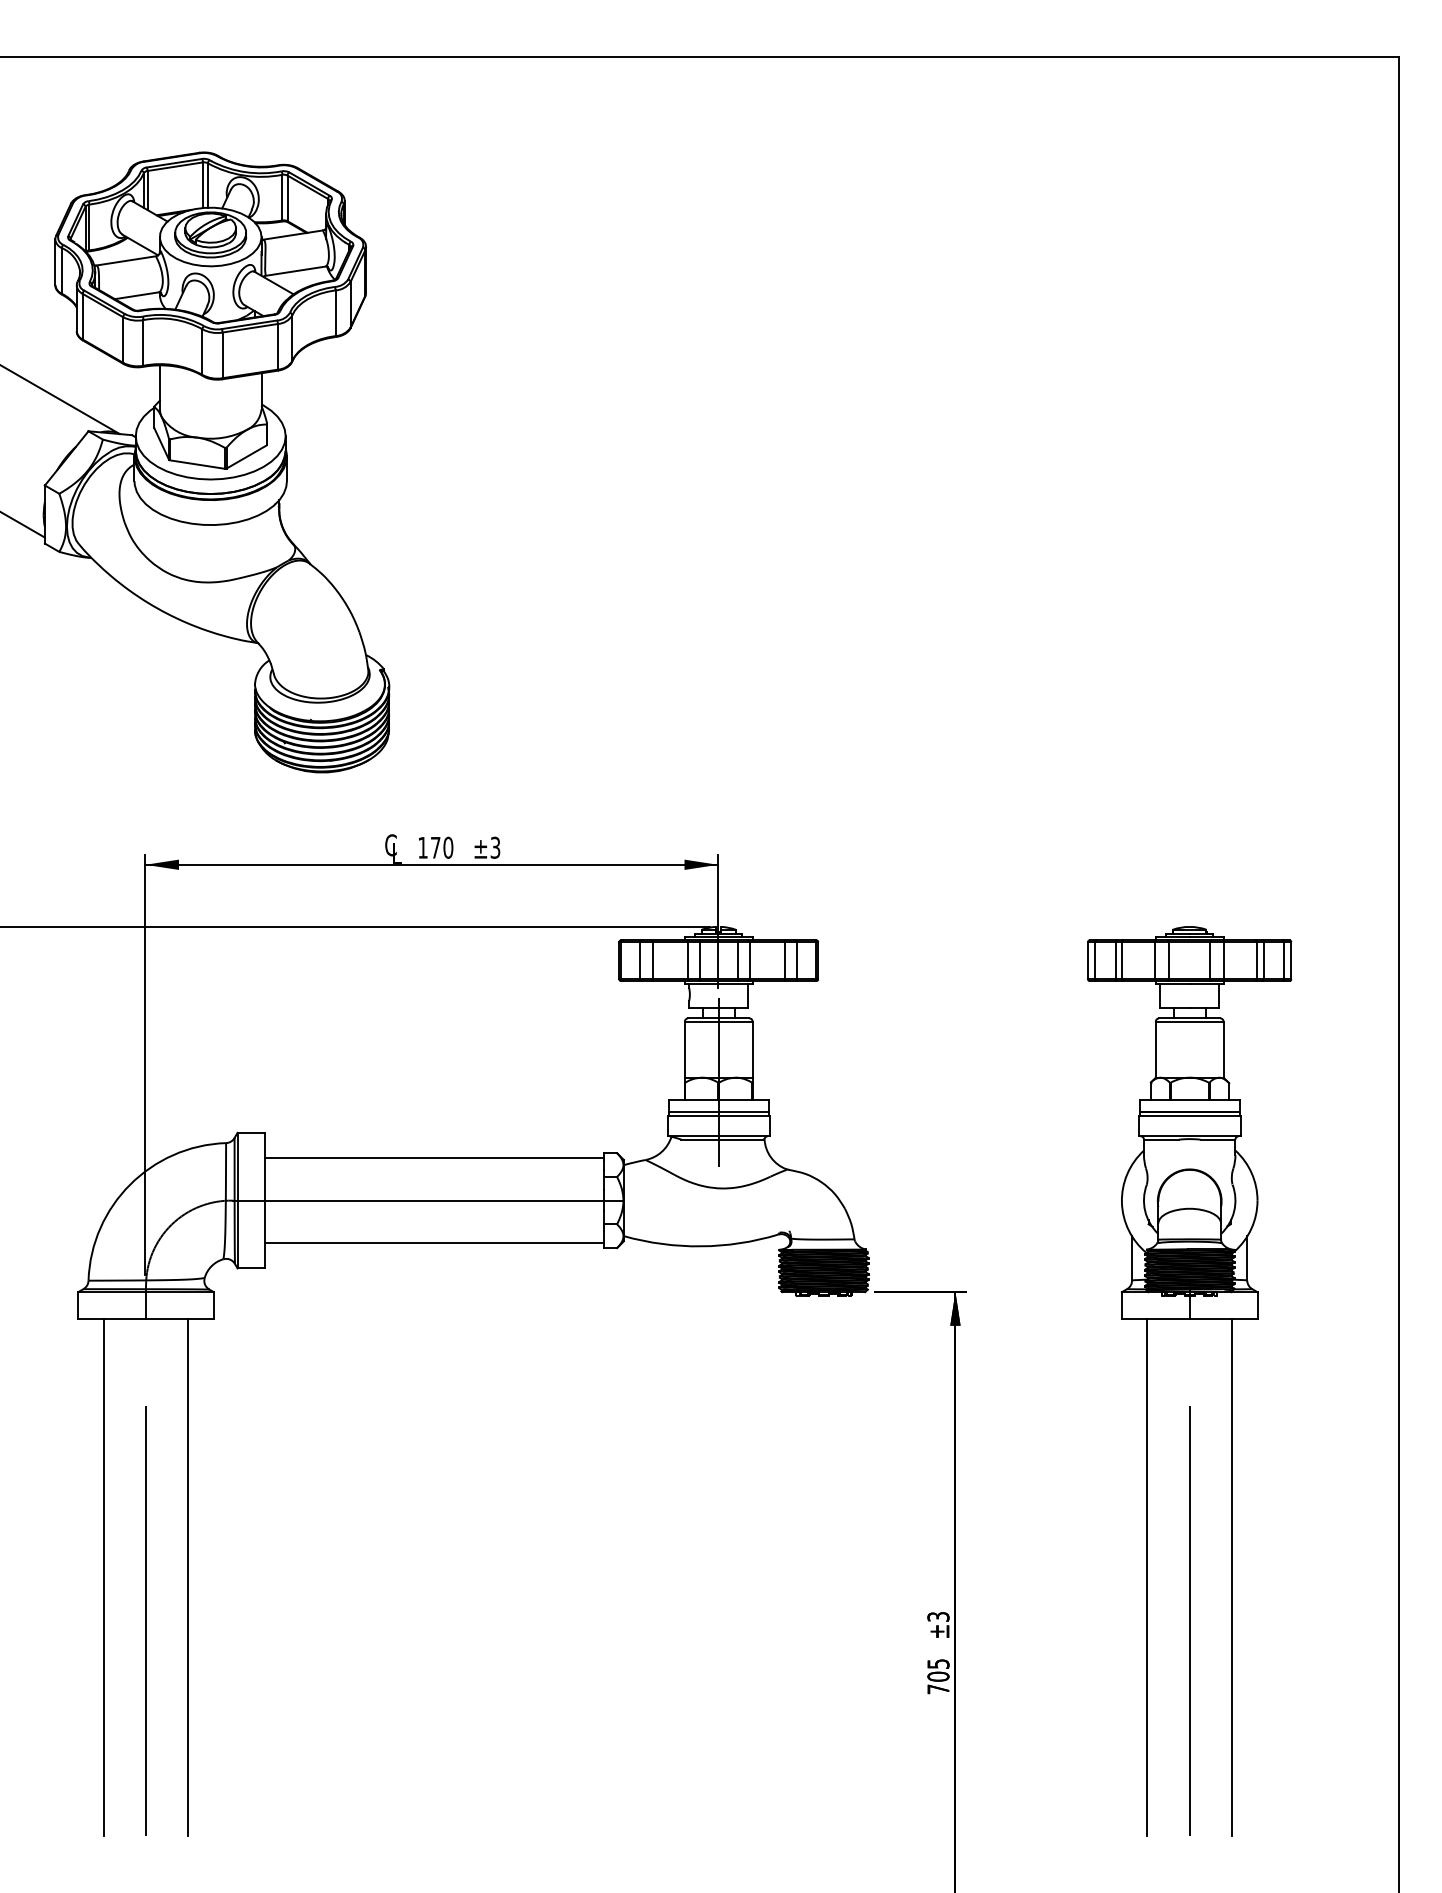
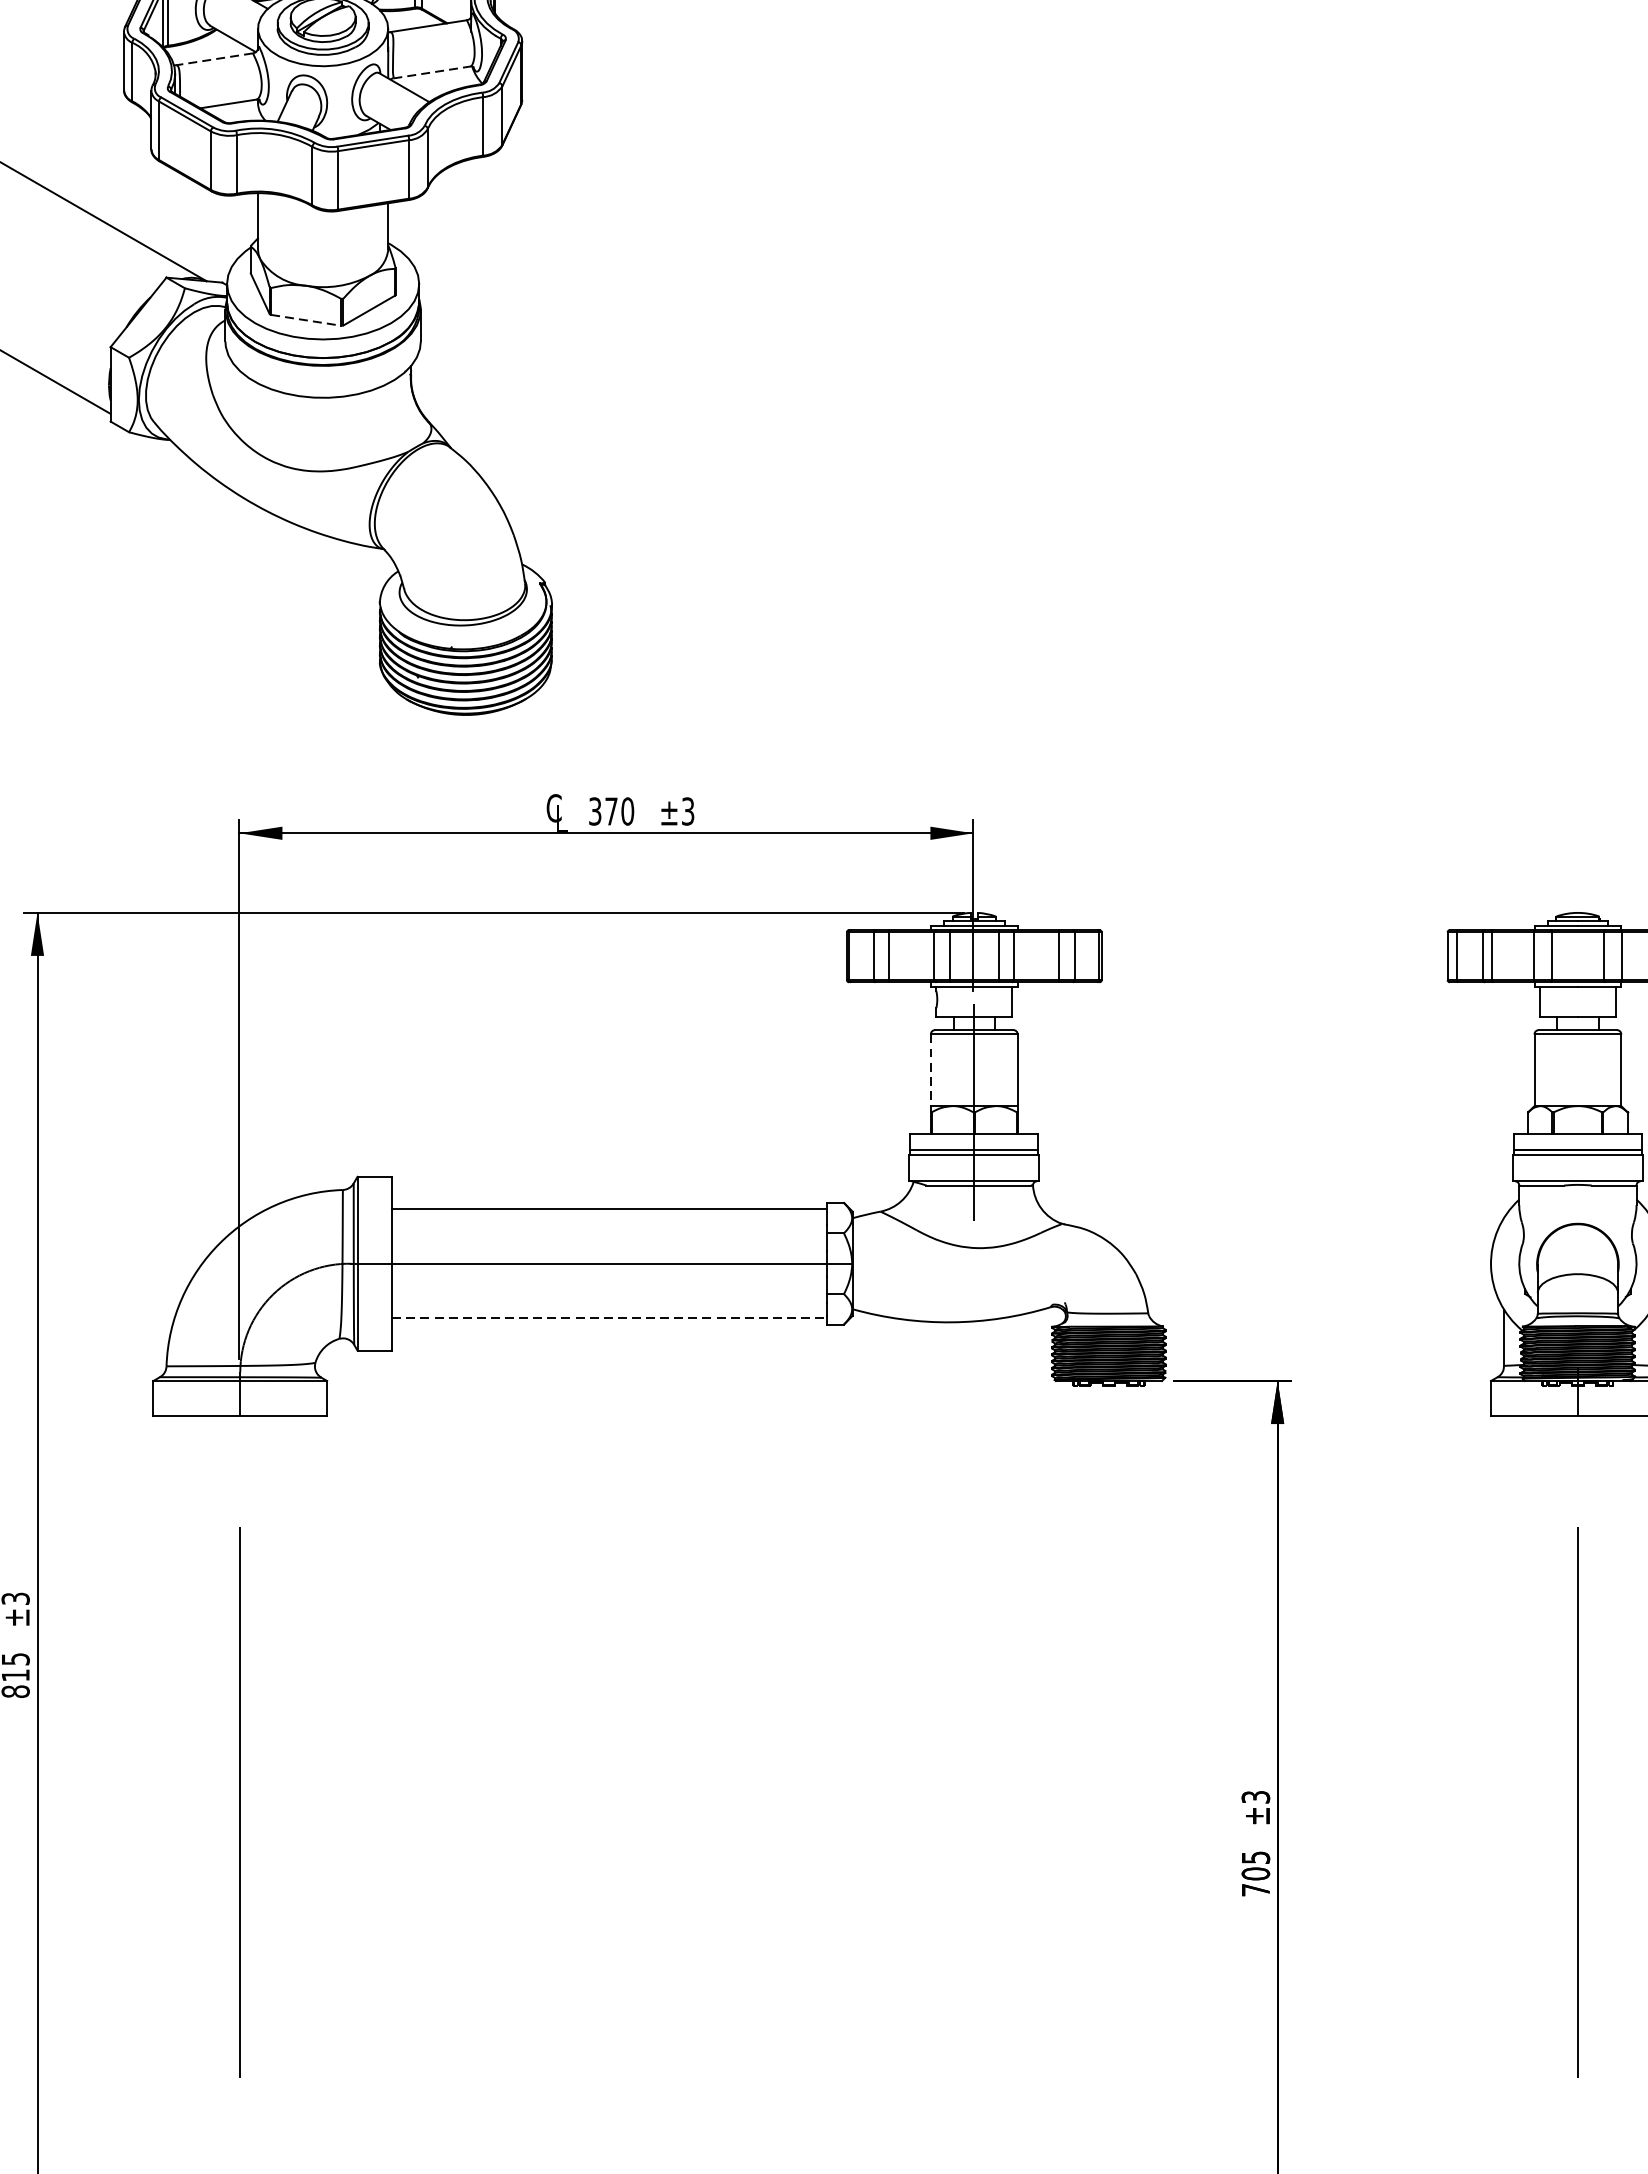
line: (125, 261) -> (213, 60), solid -> dashed
line: (295, 271) -> (431, 72), solid -> dashed
line: (197, 464) -> (306, 320), solid -> dashed
text: (422, 847) -> (594, 811), 170 -> 370
line: (684, 1049) -> (930, 1070), solid -> dashed
line: (434, 1243) -> (609, 1318), solid -> dashed
line: (103, 1577) -> (185, 1746), removed
line: (188, 1577) -> (294, 1746), removed
line: (1147, 1577) -> (1523, 1746), removed
line: (1232, 1577) -> (1632, 1746), removed

